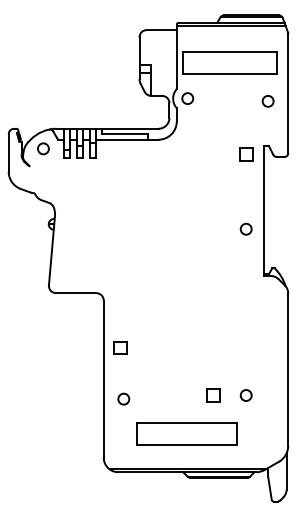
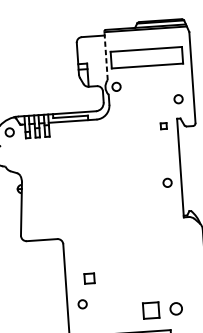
line: (176, 56) -> (105, 55), solid -> dashed
circle: (267, 101) -> (178, 99), moved
part: (246, 154) -> (163, 126), size x0.6
part: (120, 347) -> (89, 278), moved
part: (213, 395) -> (151, 310), size x1.6
circle: (245, 395) -> (175, 308), size x1.4
circle: (123, 398) -> (82, 303), moved

